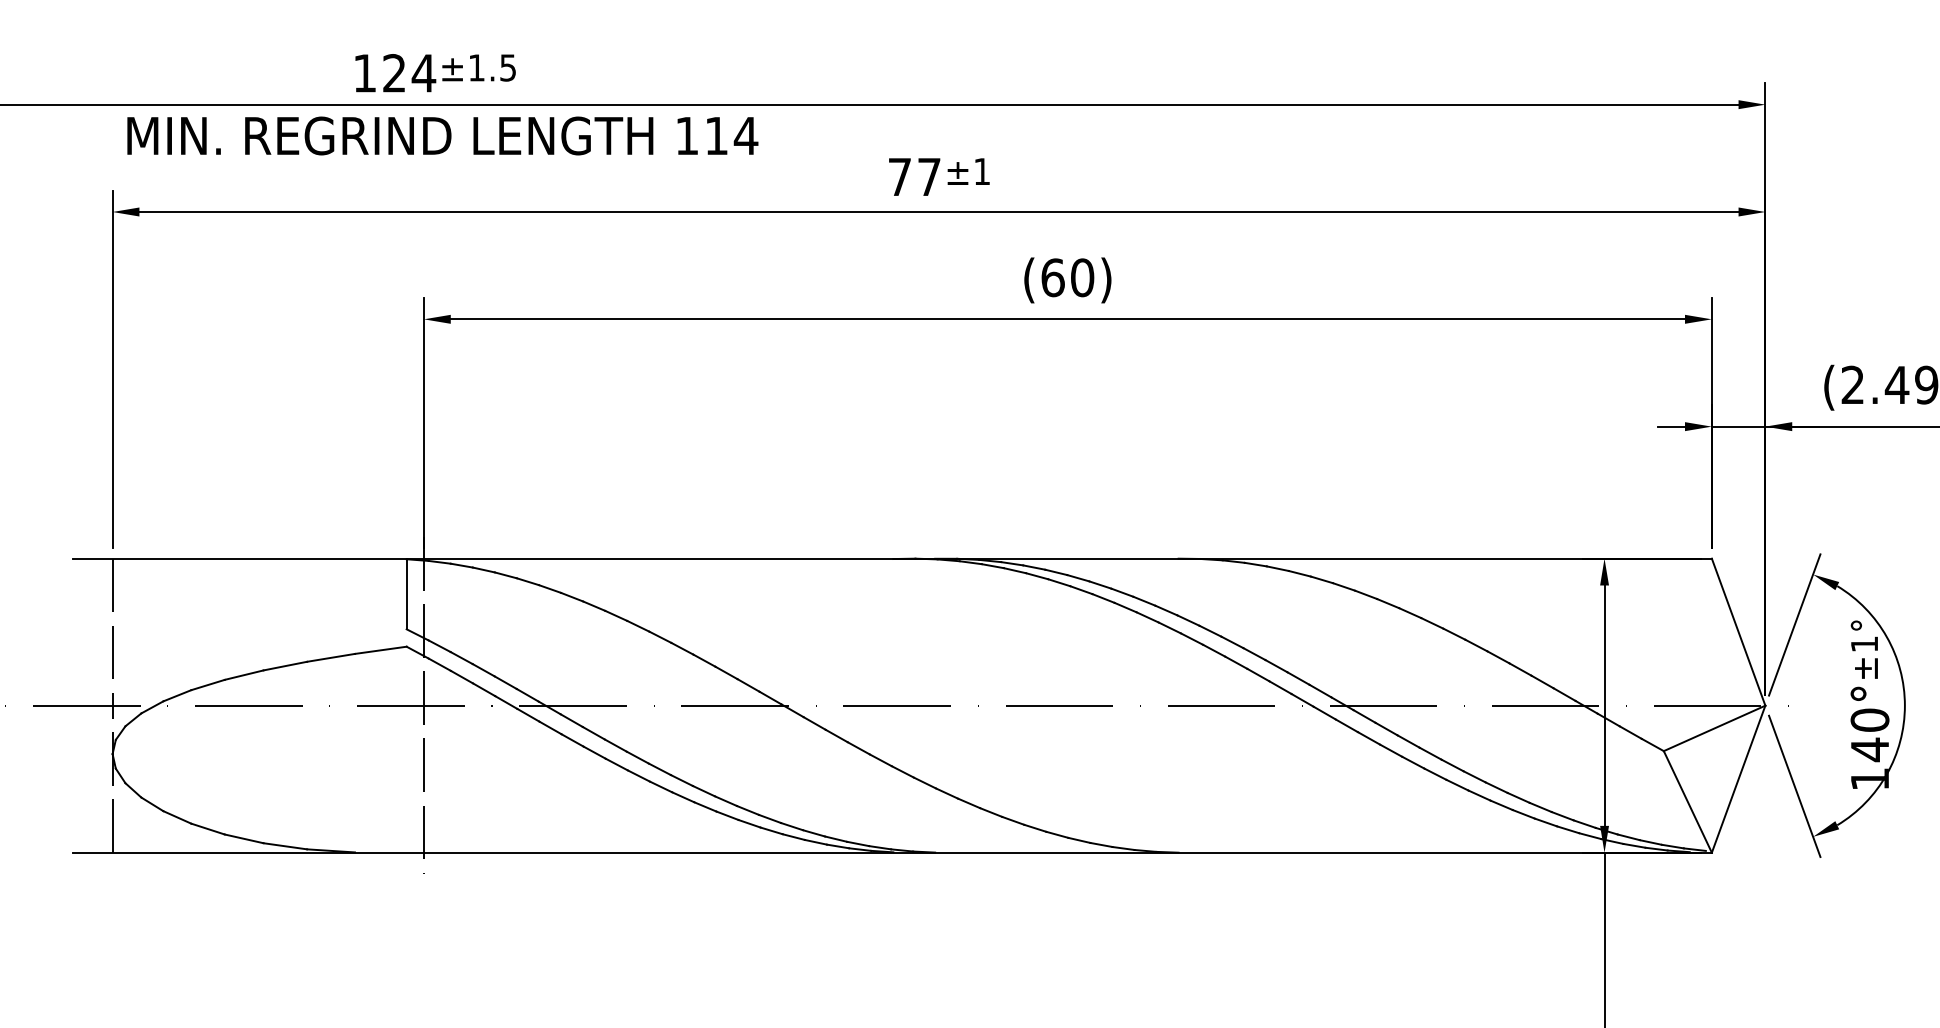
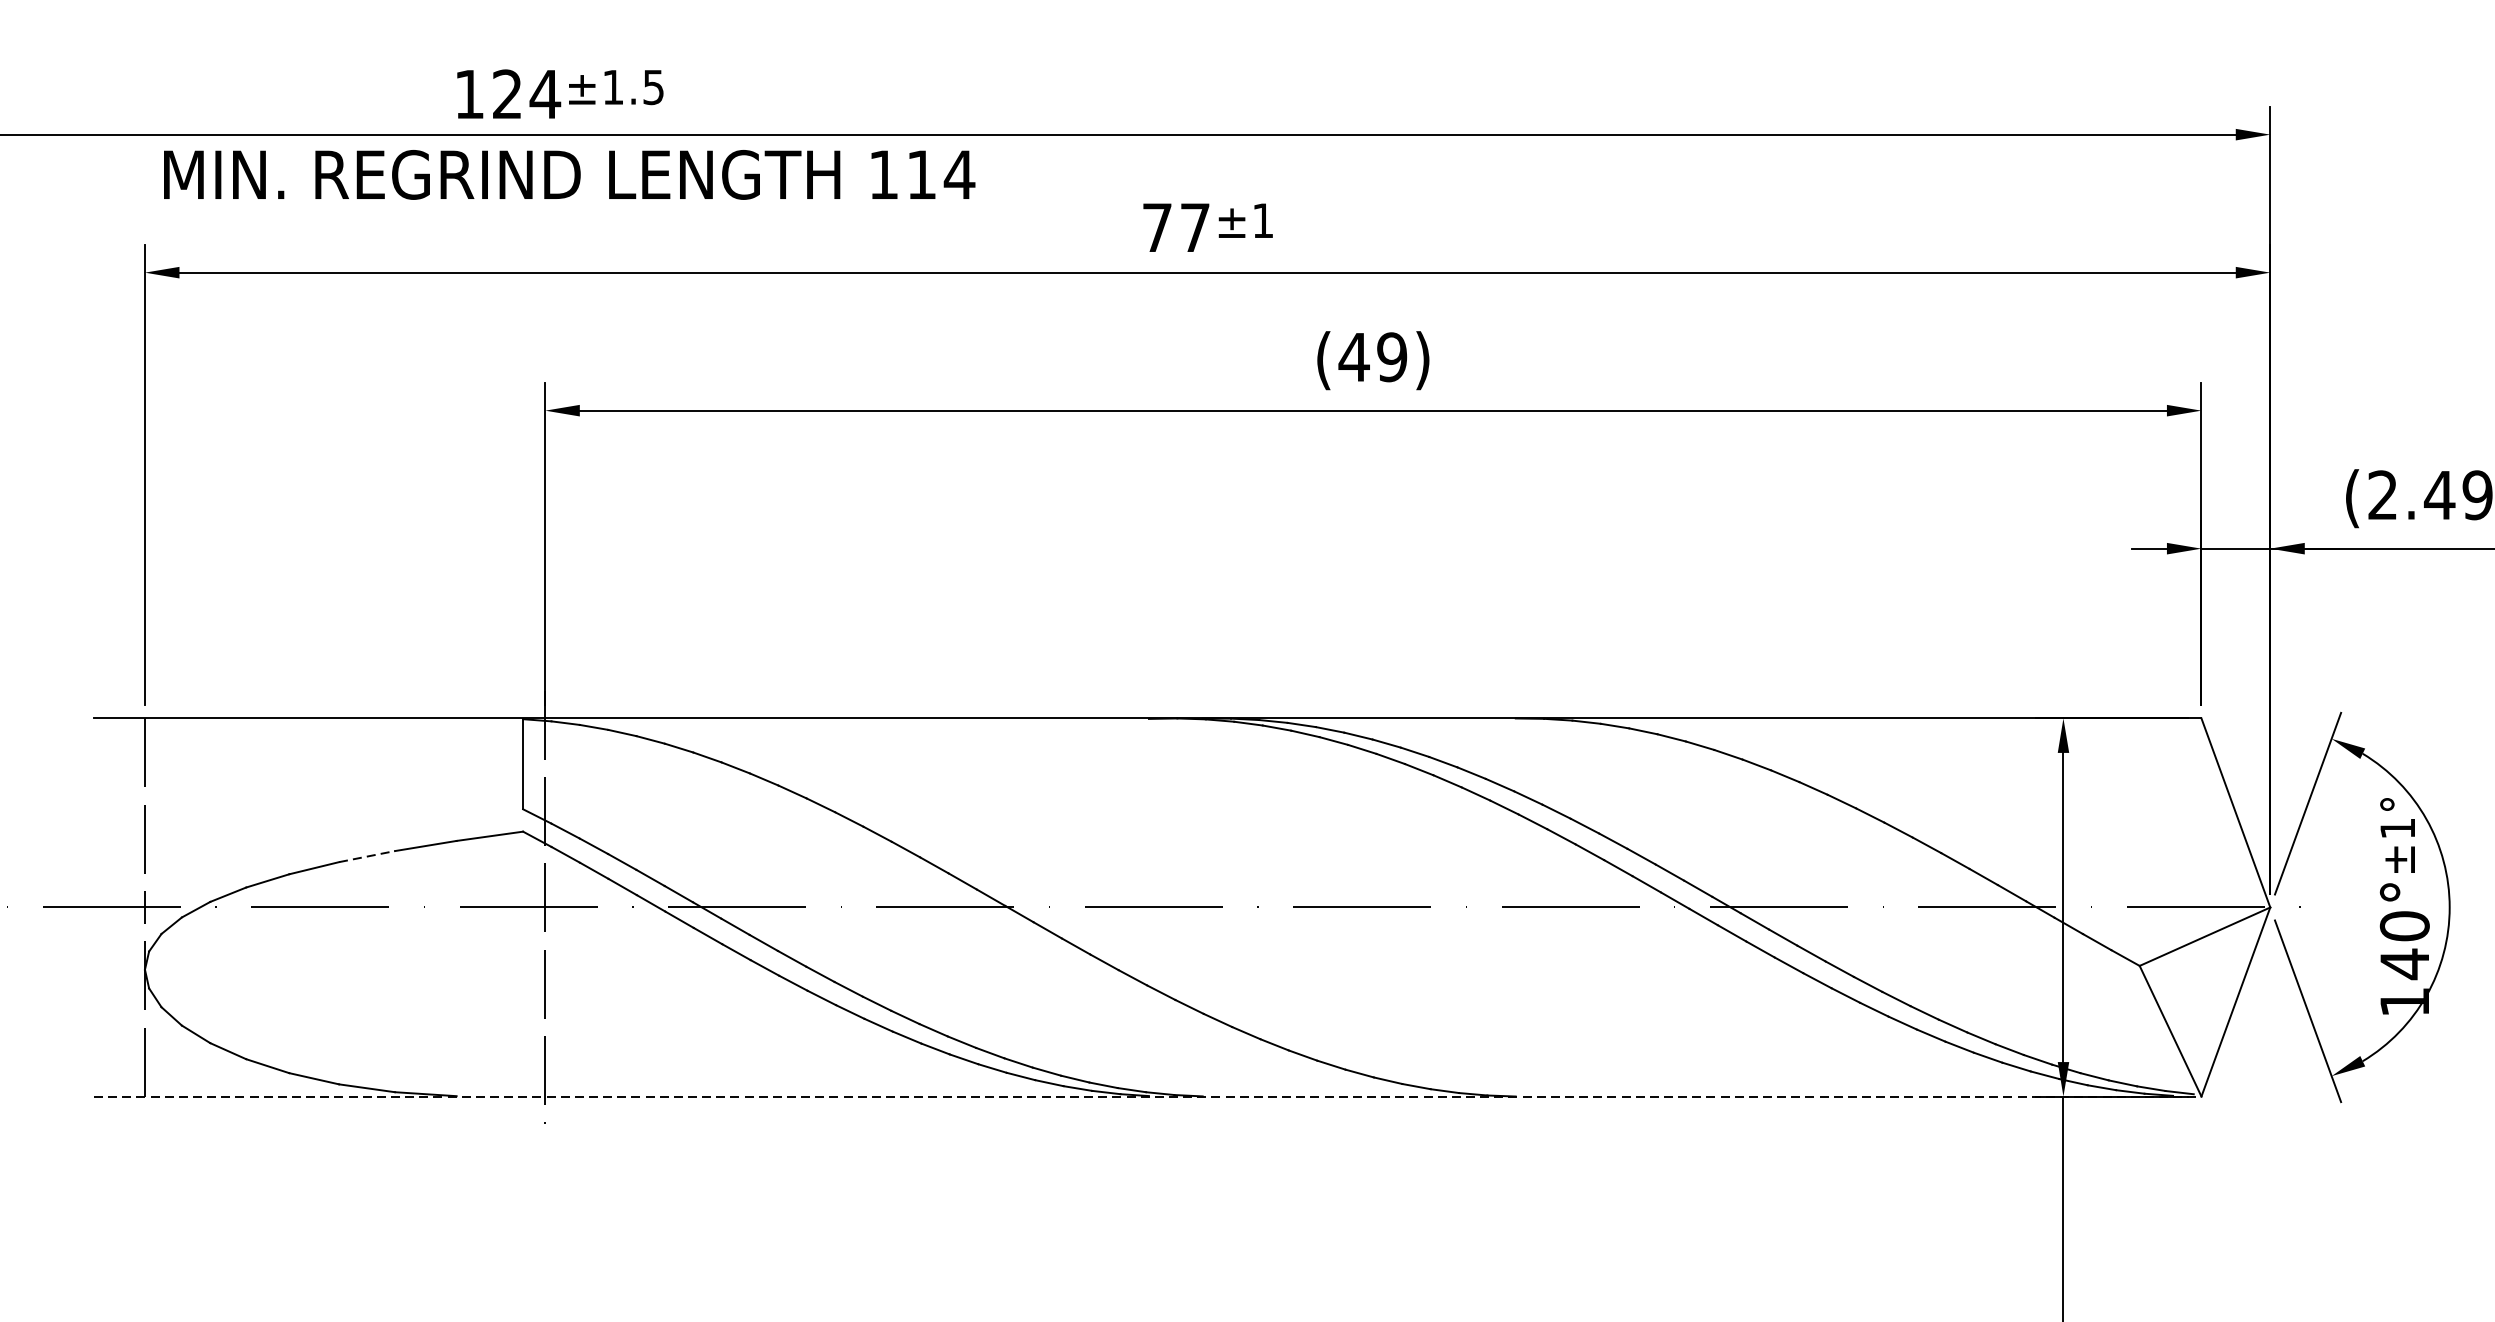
text: (1067, 277) -> (1372, 356), (60) -> (49)
line: (285, 666) -> (367, 857), solid -> dashed
line: (892, 852) -> (1147, 1096), solid -> dashed

